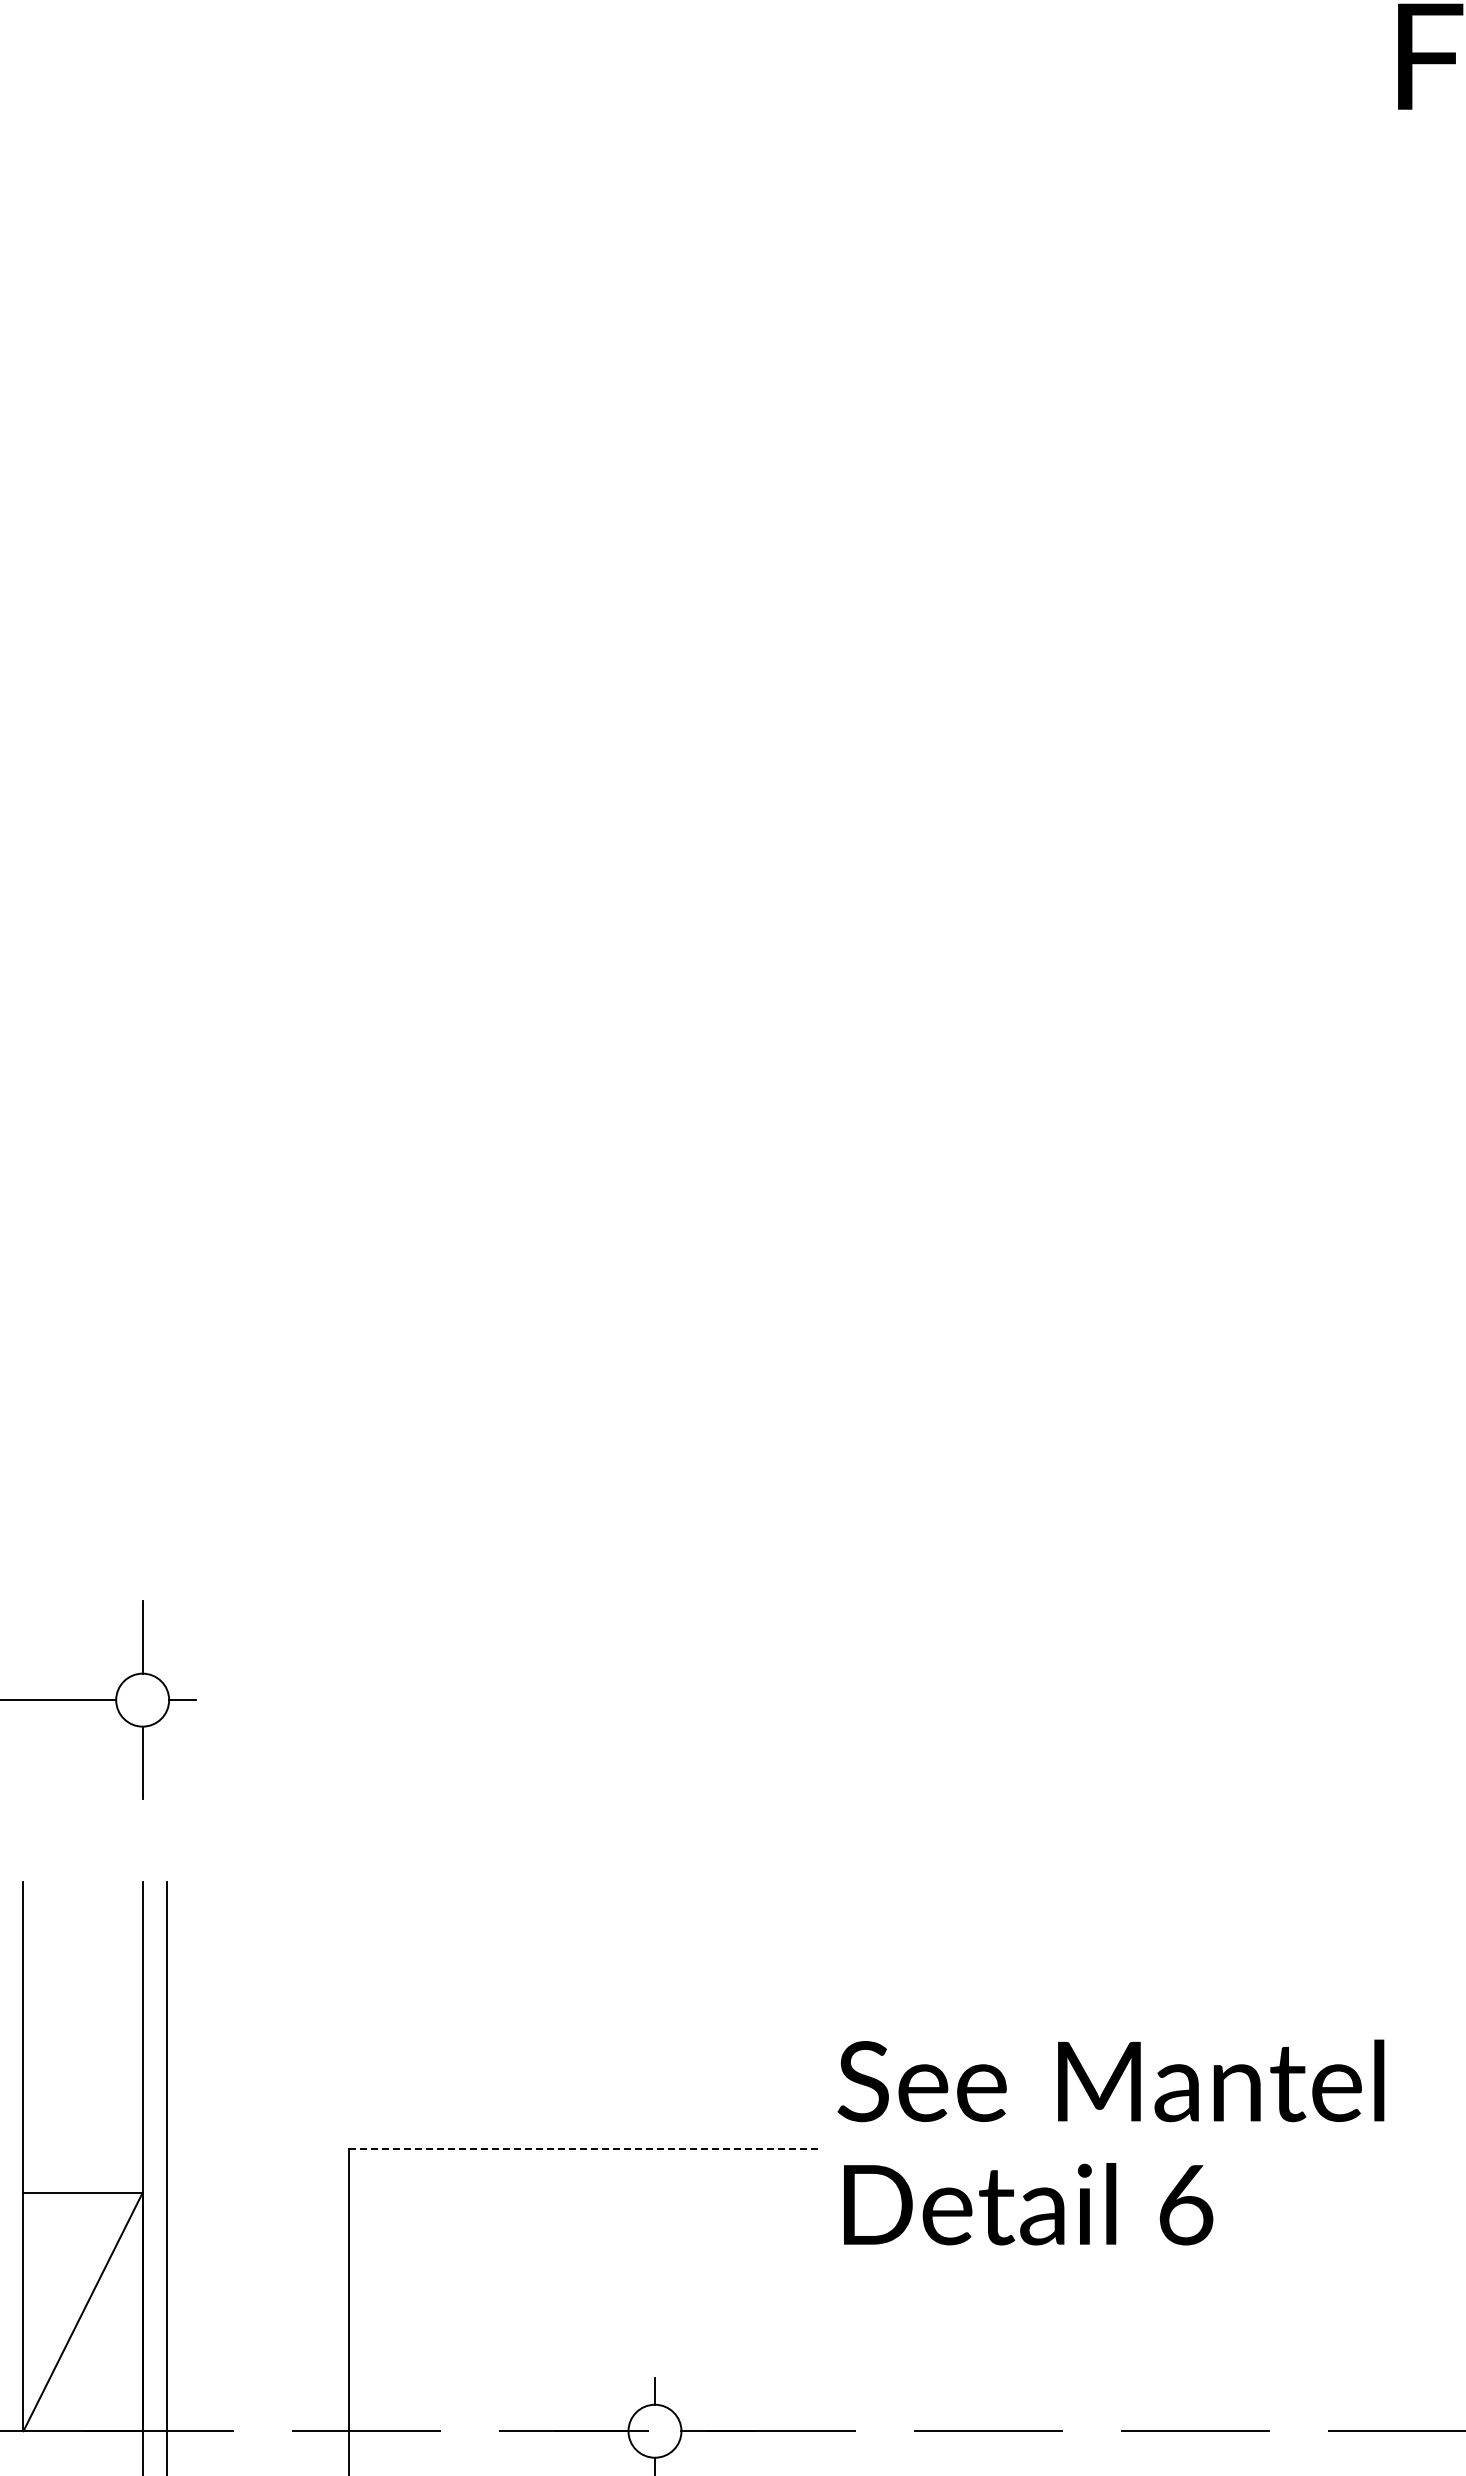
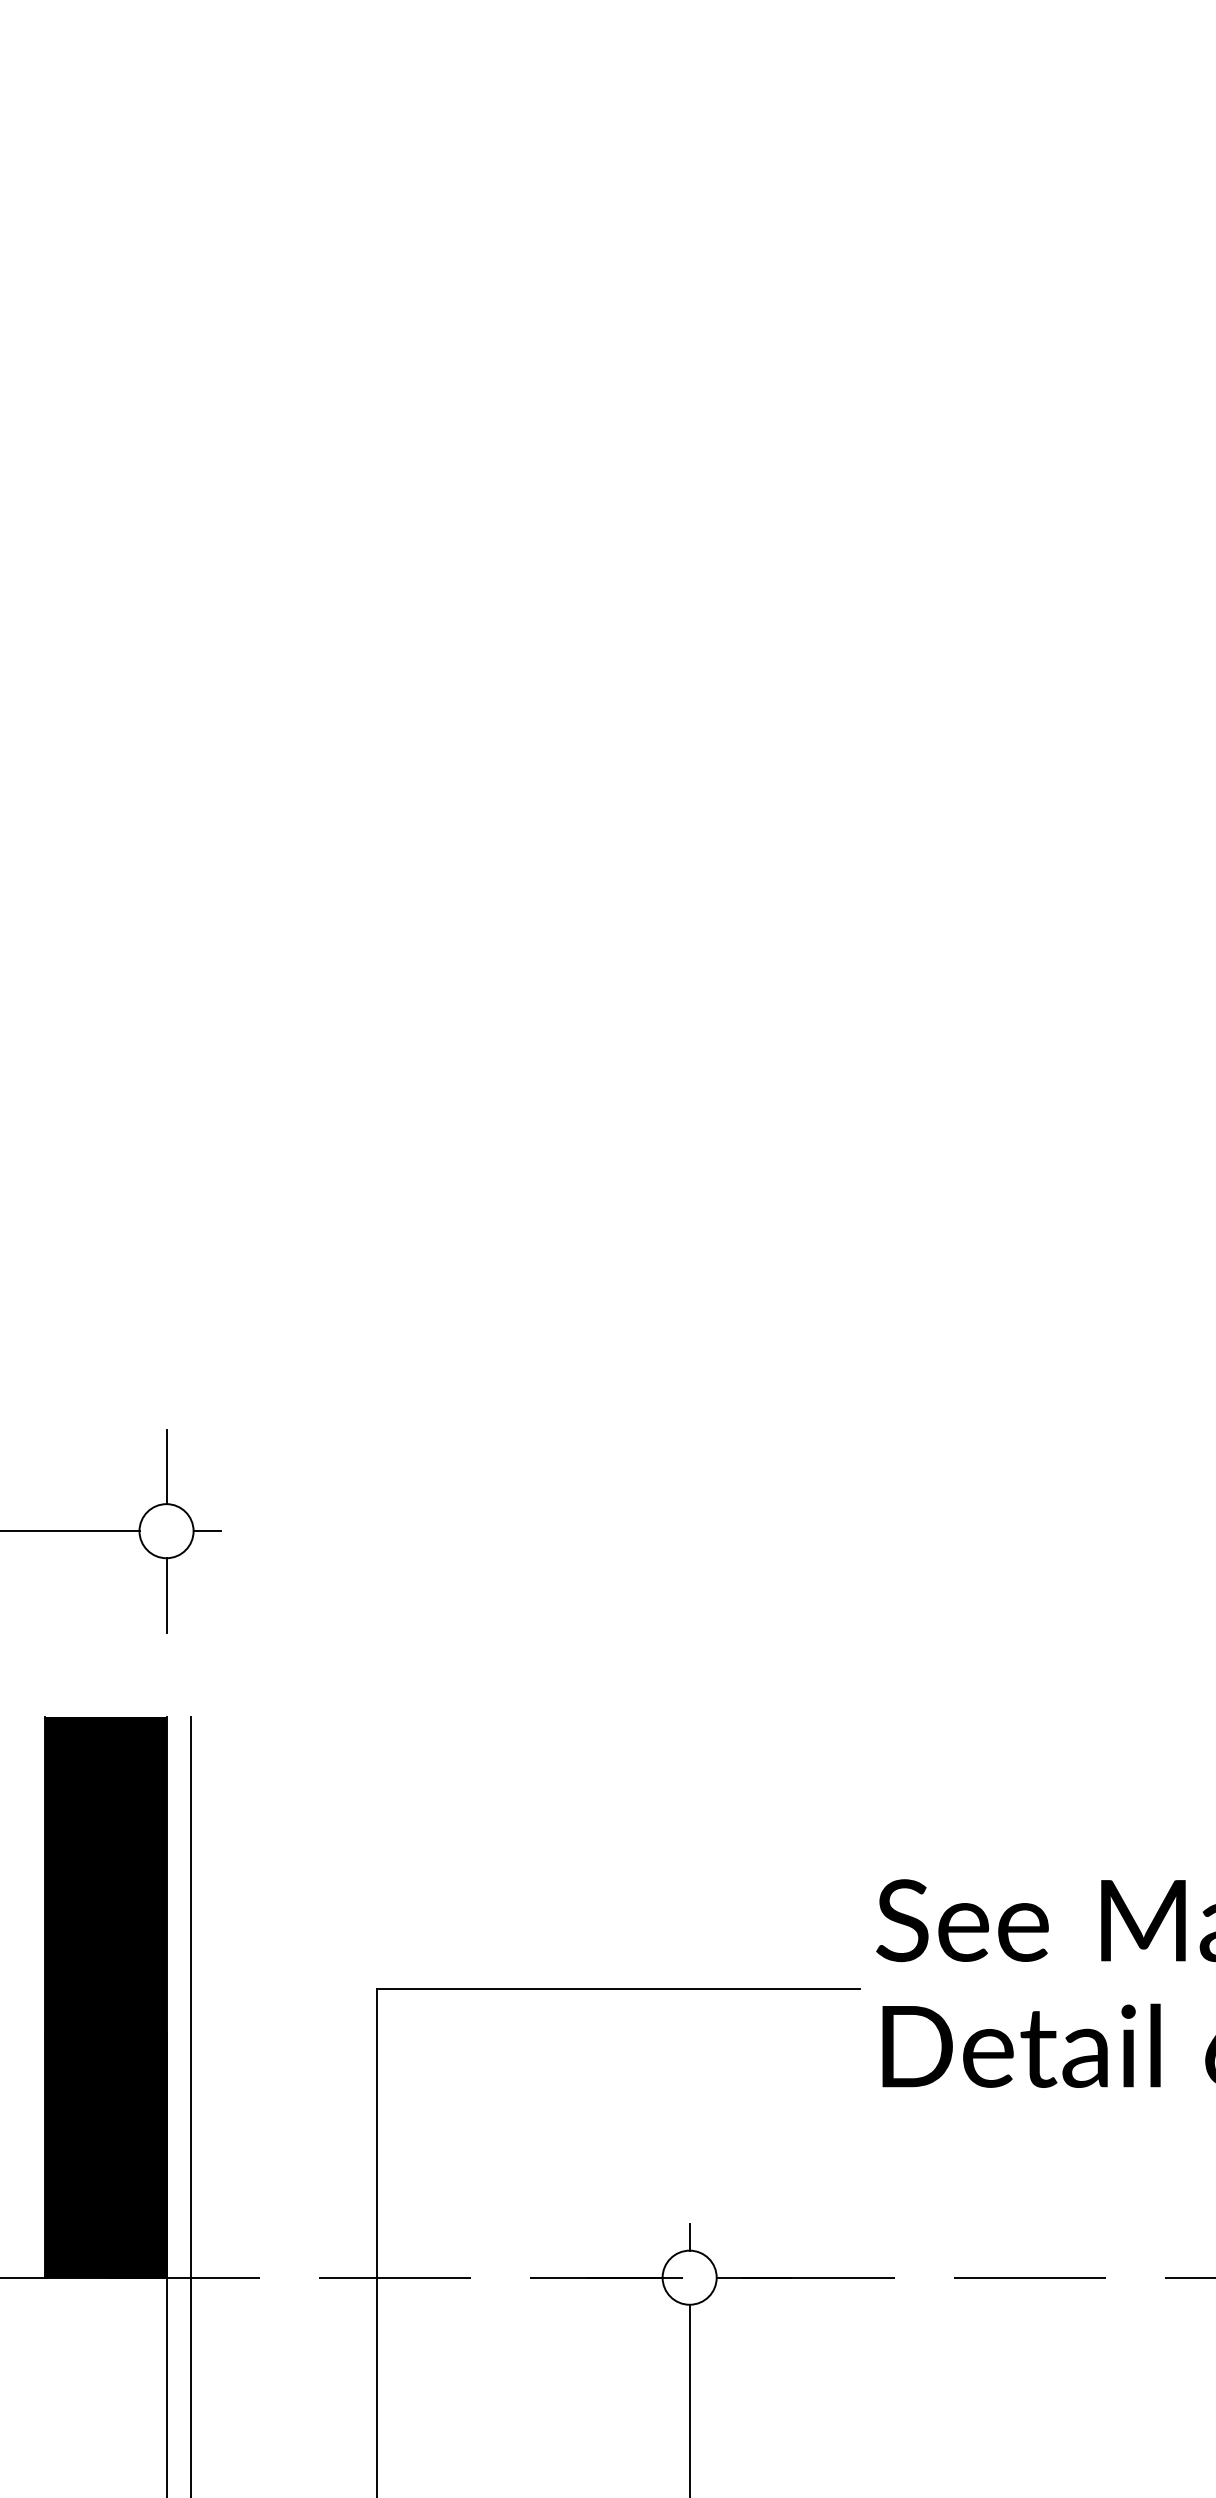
line: (585, 2148) -> (618, 1989), dashed -> solid
fill: (82, 2156) -> (105, 1997), added

